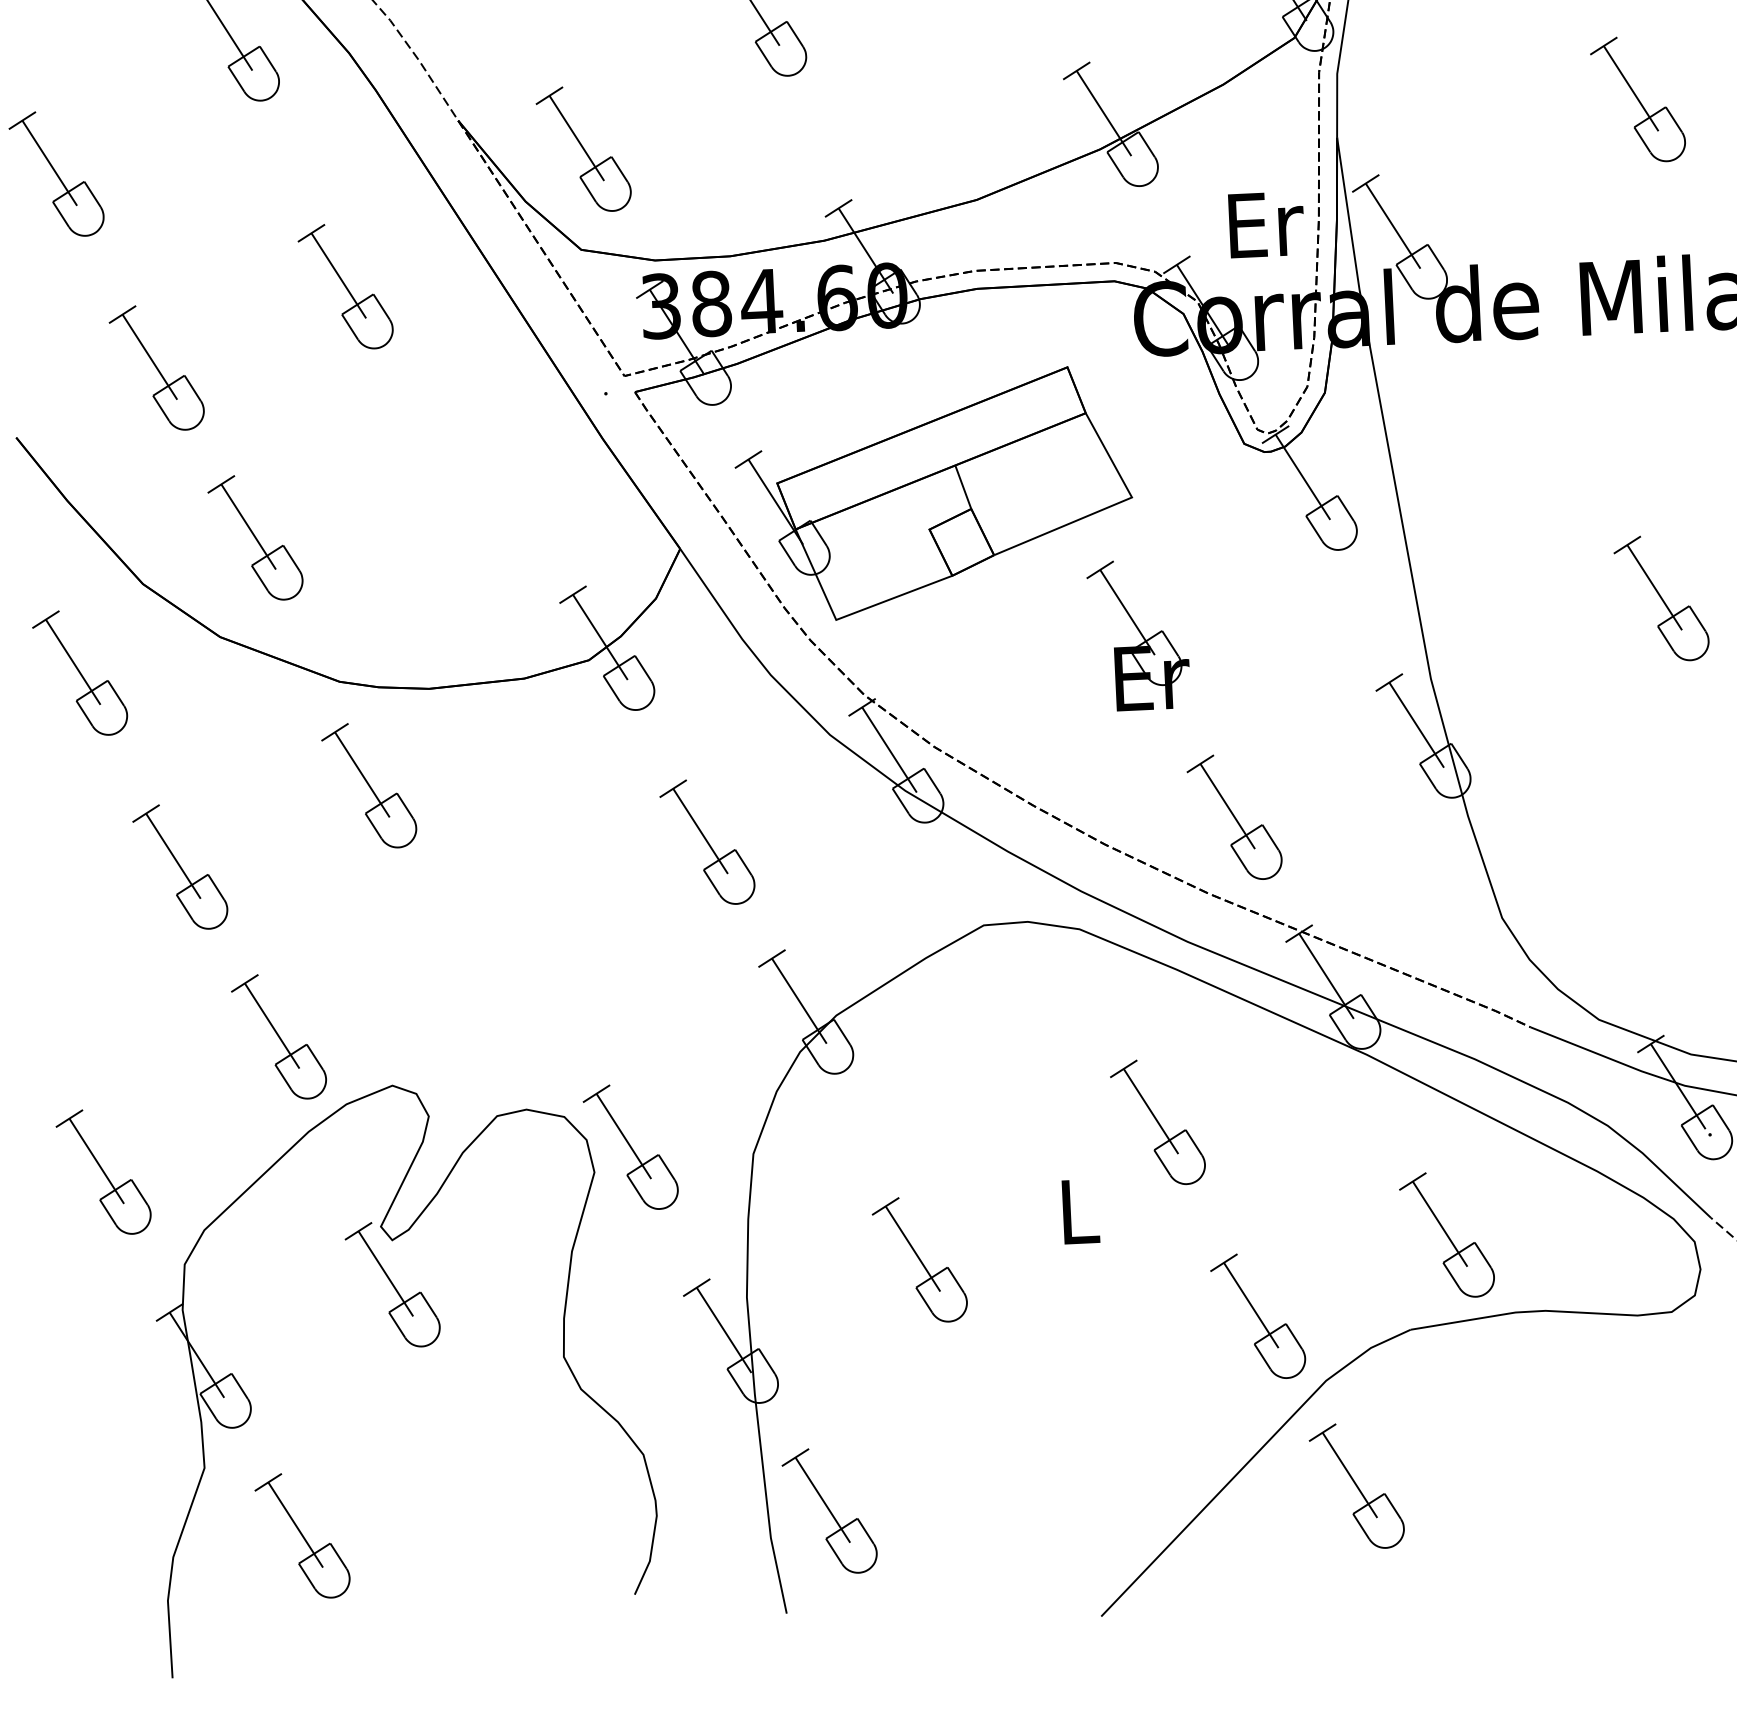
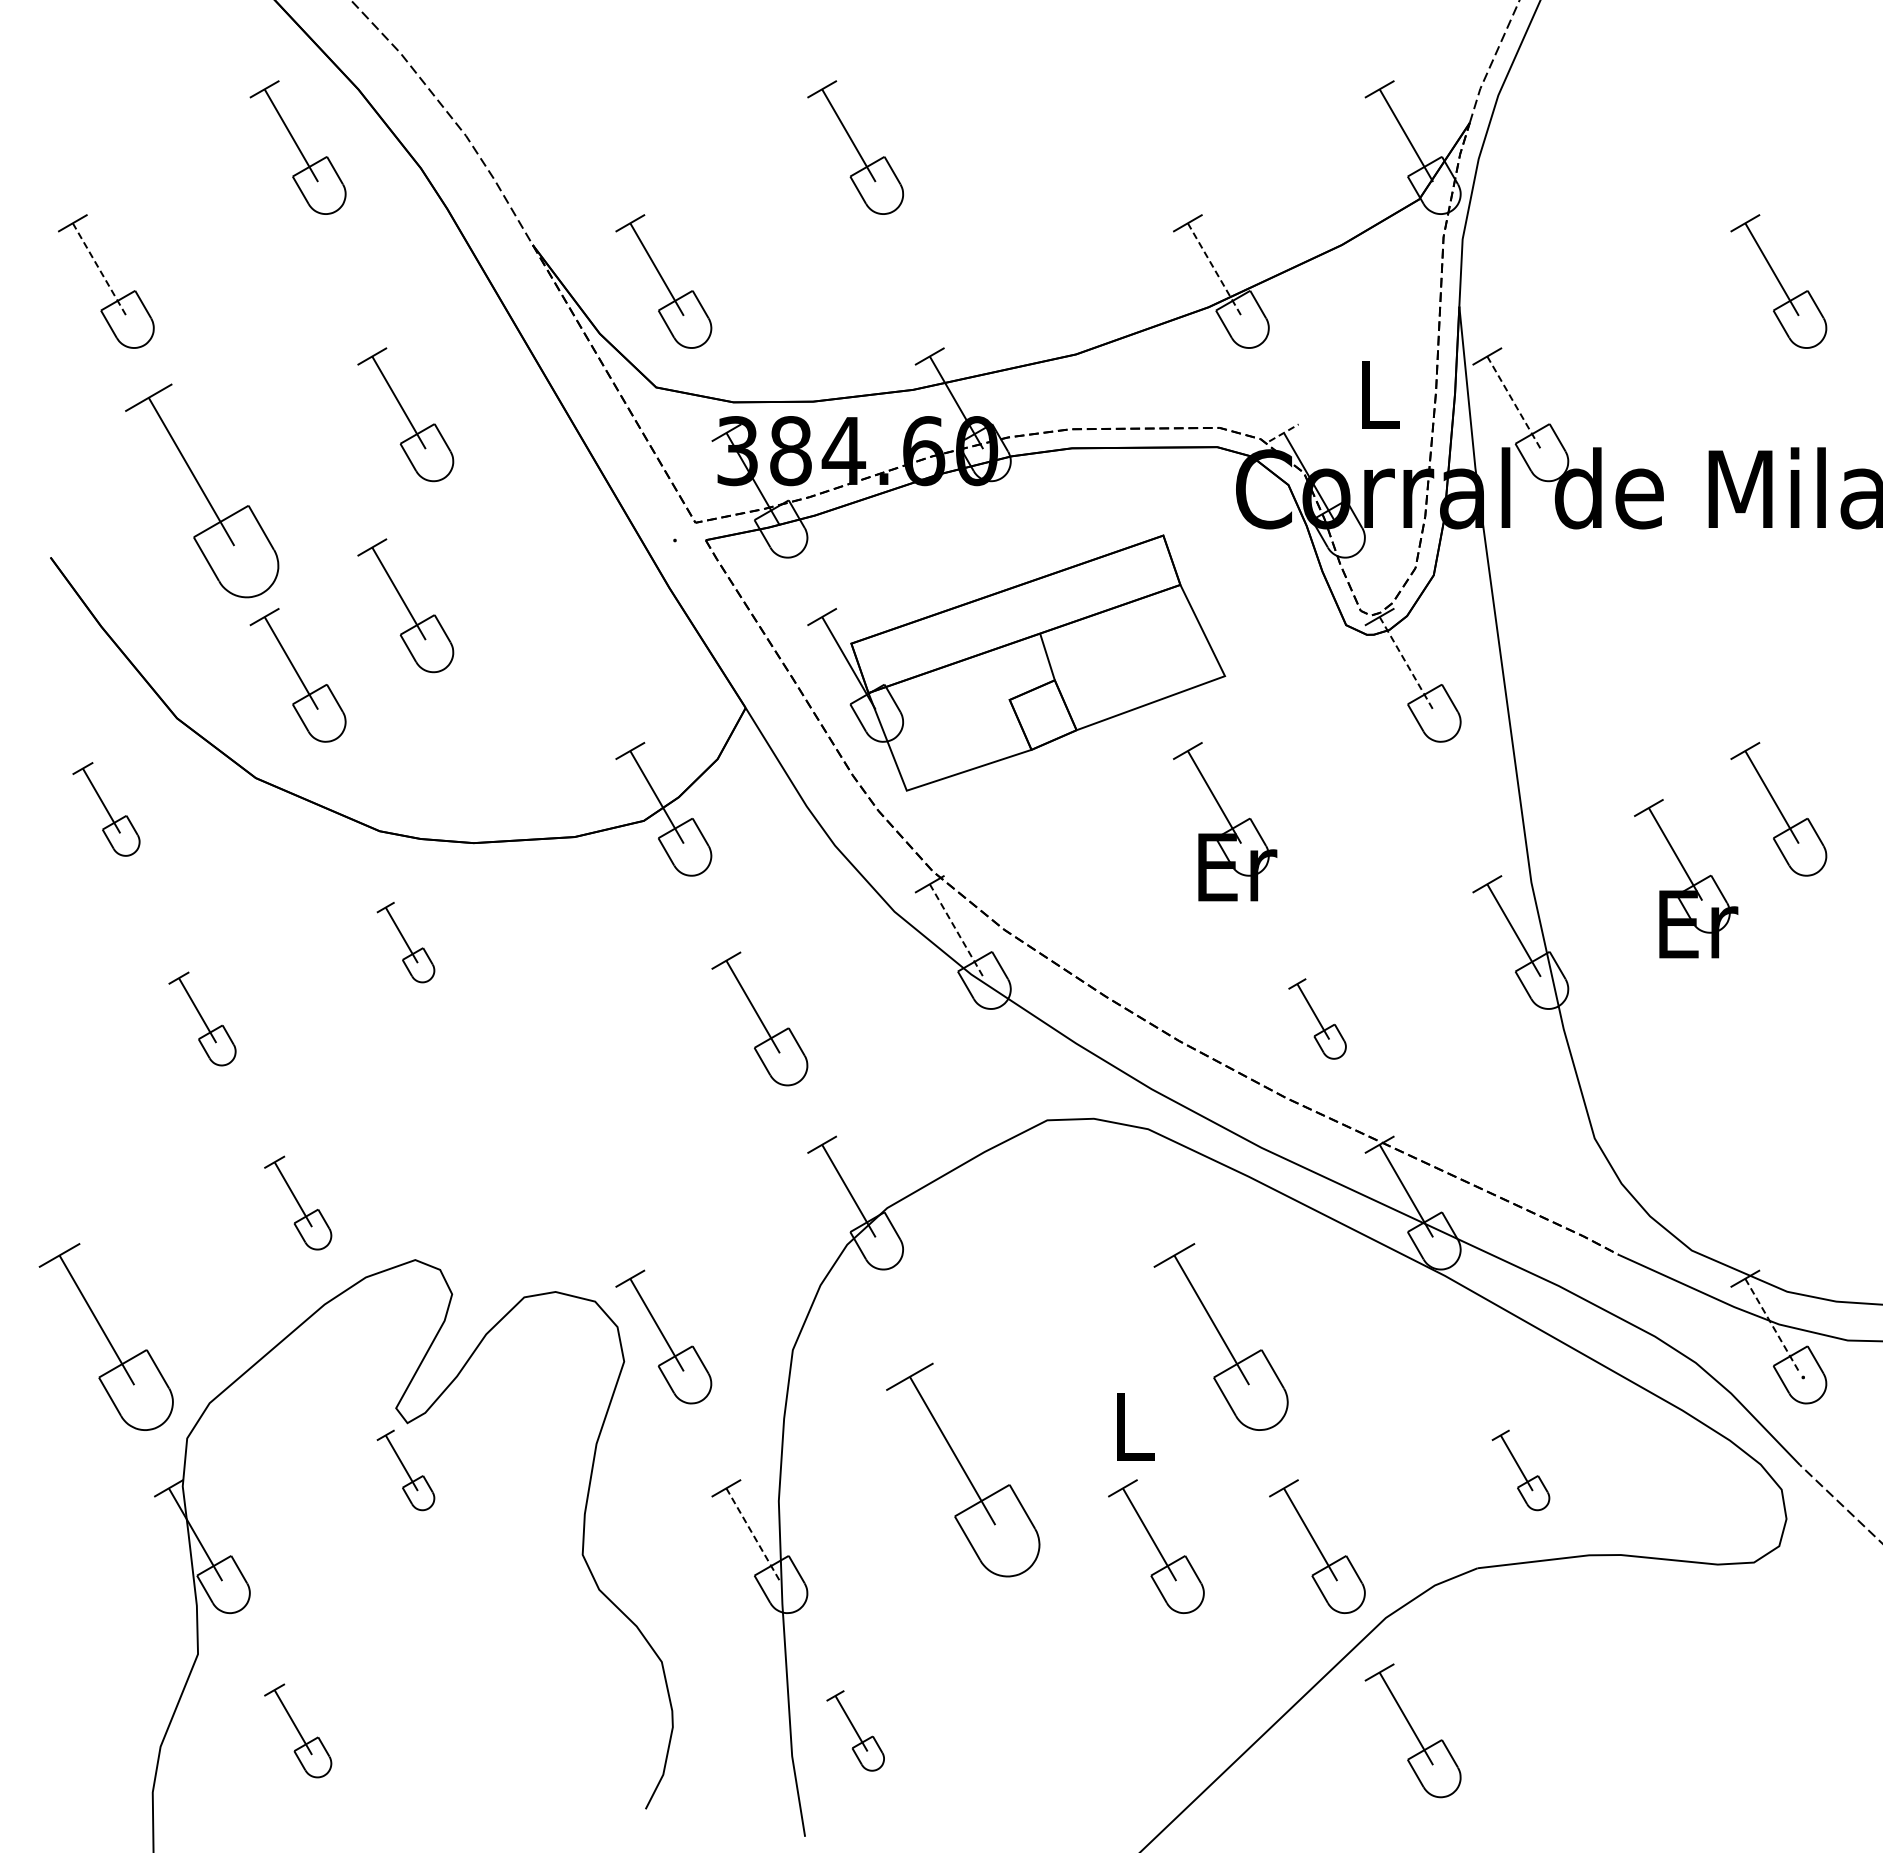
line: (1103, 114) -> (1214, 270), solid -> dashed
line: (49, 164) -> (99, 270), solid -> dashed
text: (1266, 224) -> (1380, 394), Er -> L
line: (1393, 226) -> (1514, 403), solid -> dashed
line: (1176, 264) -> (1283, 432), solid -> dashed
part: (156, 368) -> (202, 491), size x1.6
part: (353, 467) -> (405, 605), added
line: (1303, 477) -> (1406, 663), solid -> dashed
part: (1577, 668) -> (1686, 878), added
part: (80, 673) -> (106, 809), size x0.7
line: (889, 749) -> (956, 930), solid -> dashed
part: (369, 785) -> (405, 942), size x0.6
part: (1234, 817) -> (1317, 1018), size x0.6
part: (180, 866) -> (202, 1018), size x0.7
part: (278, 1036) -> (297, 1202), size x0.7
line: (1678, 1087) -> (1772, 1325), solid -> dashed
part: (1158, 1122) -> (1221, 1336), size x1.4
part: (102, 1171) -> (105, 1336), size x1.4
part: (1446, 1235) -> (1520, 1470), size x0.6
part: (919, 1260) -> (962, 1470), size x1.6
part: (392, 1285) -> (405, 1470), size x0.6
part: (1106, 1323) -> (1156, 1546), added
line: (724, 1330) -> (753, 1534), solid -> dashed
part: (829, 1510) -> (855, 1730), size x0.6
part: (302, 1535) -> (297, 1730), size x0.7

